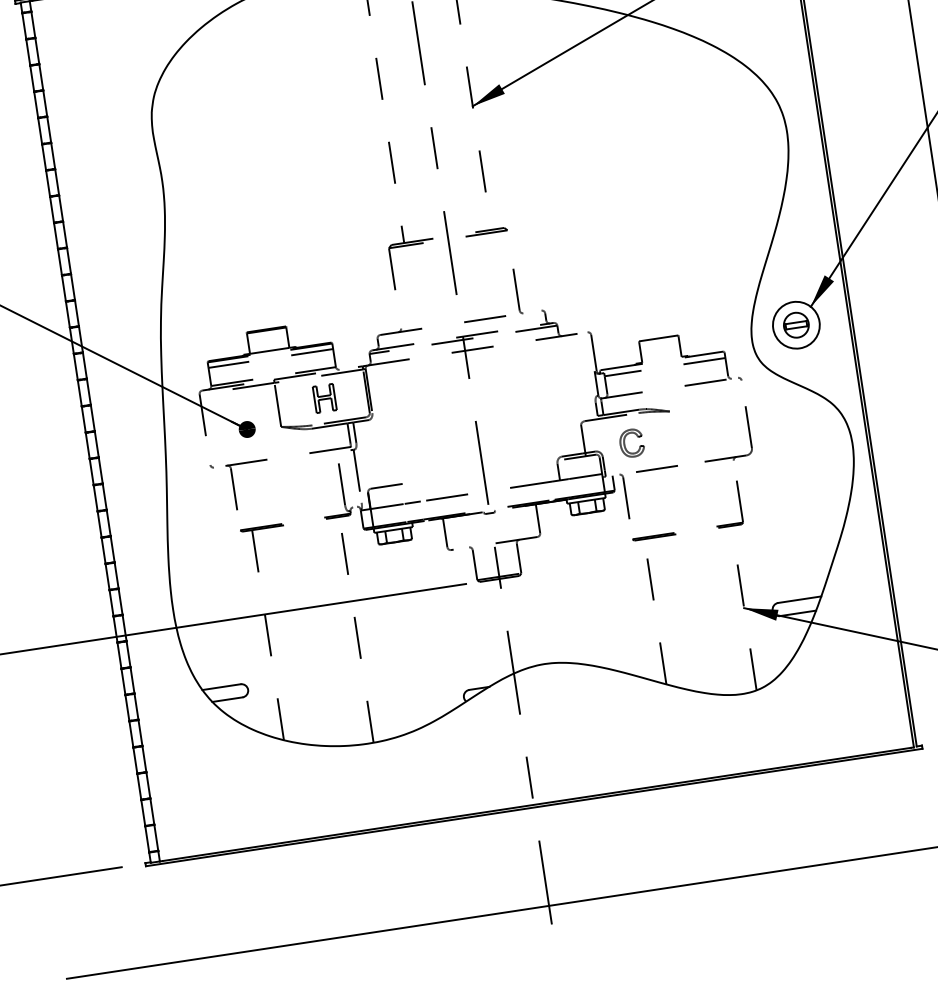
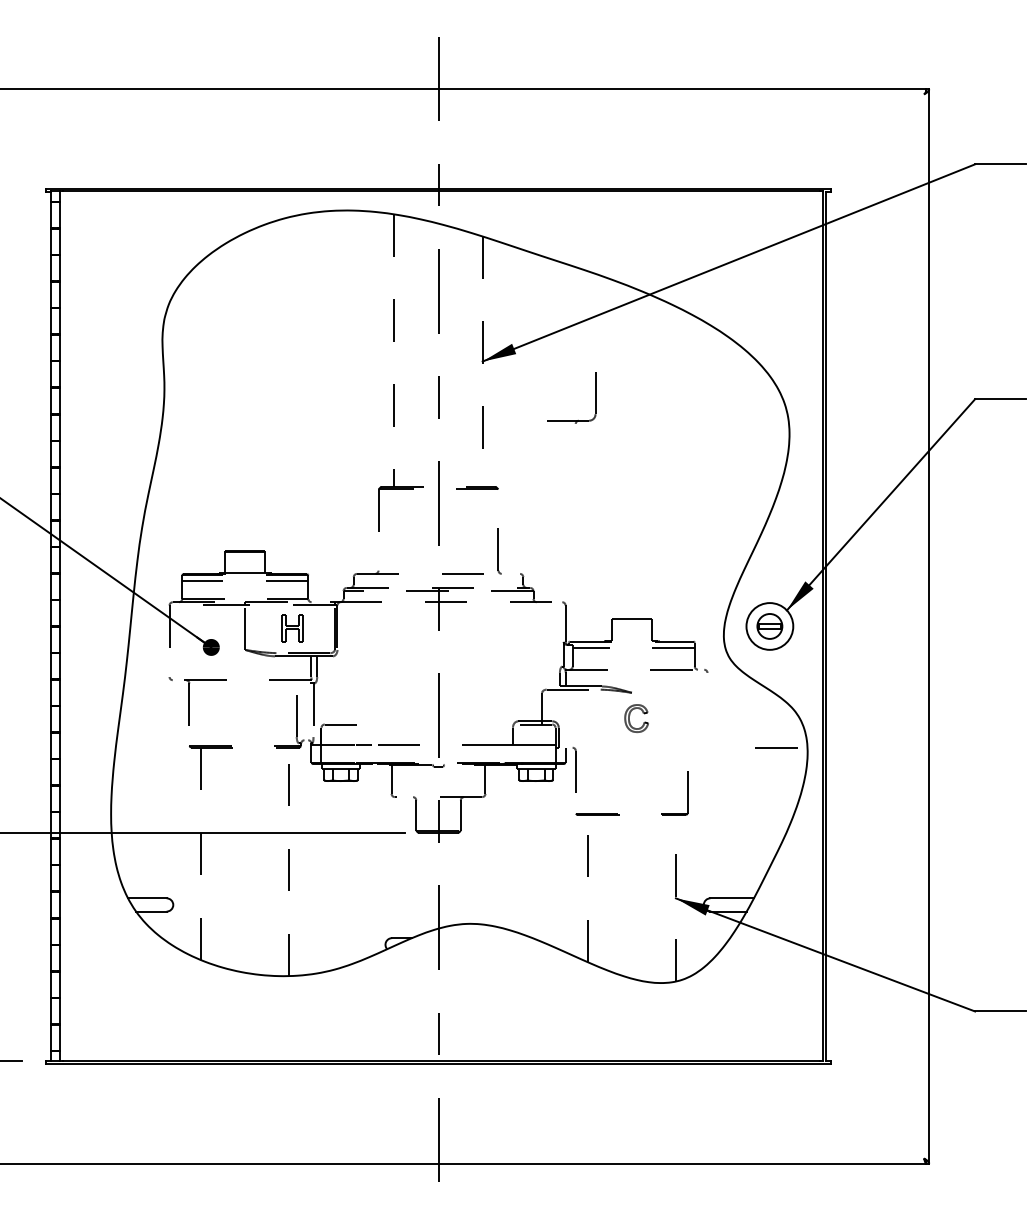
part: (625, 441) -> (630, 715), moved
part: (729, 457) -> (571, 420), moved
line: (656, 468) -> (776, 747), moved

